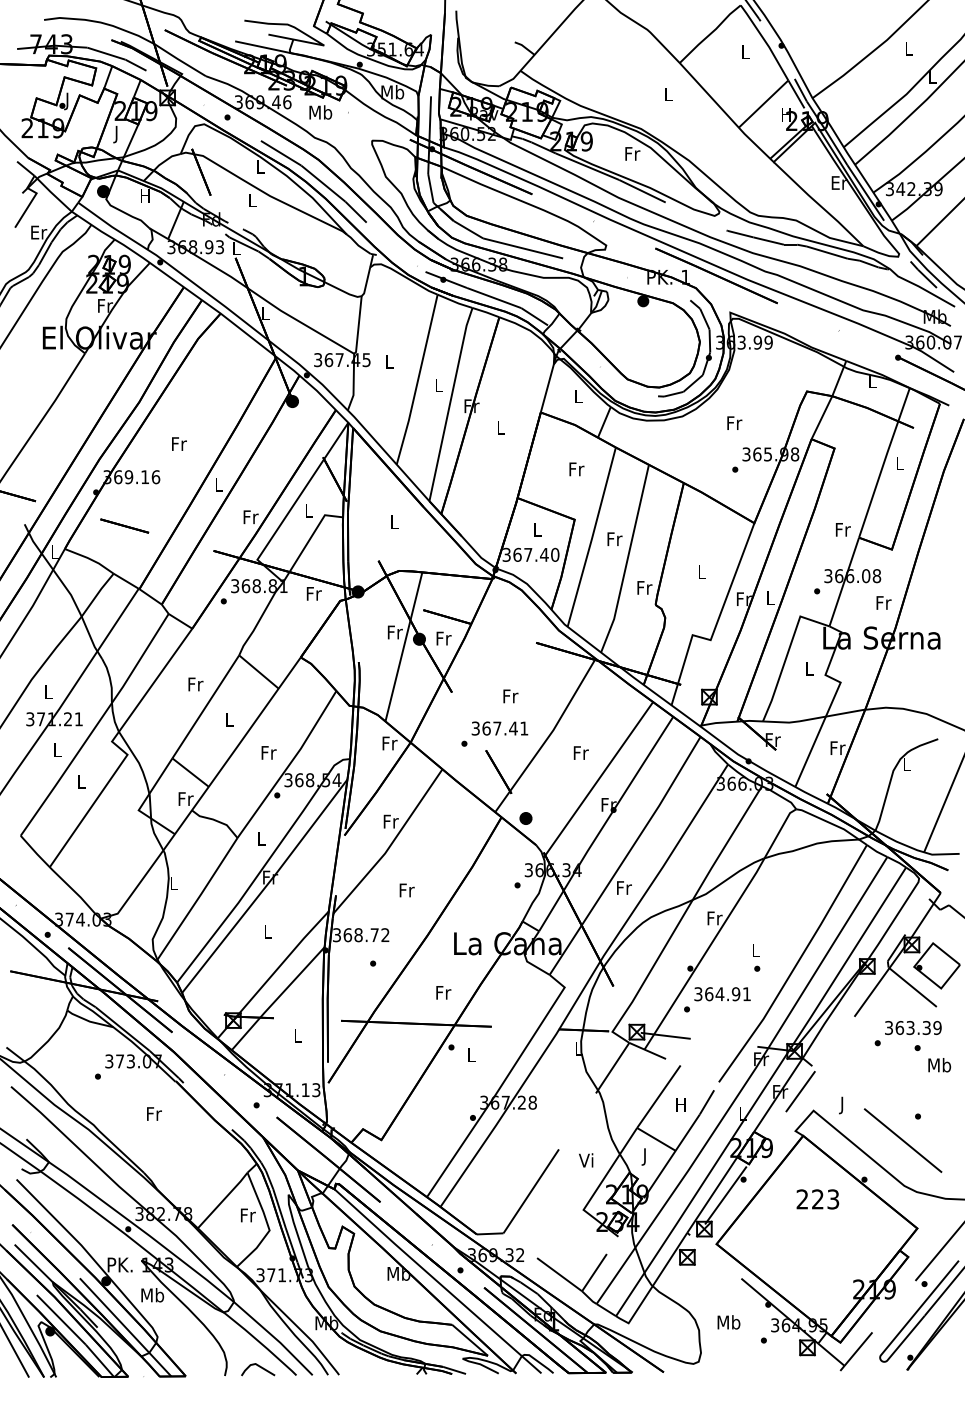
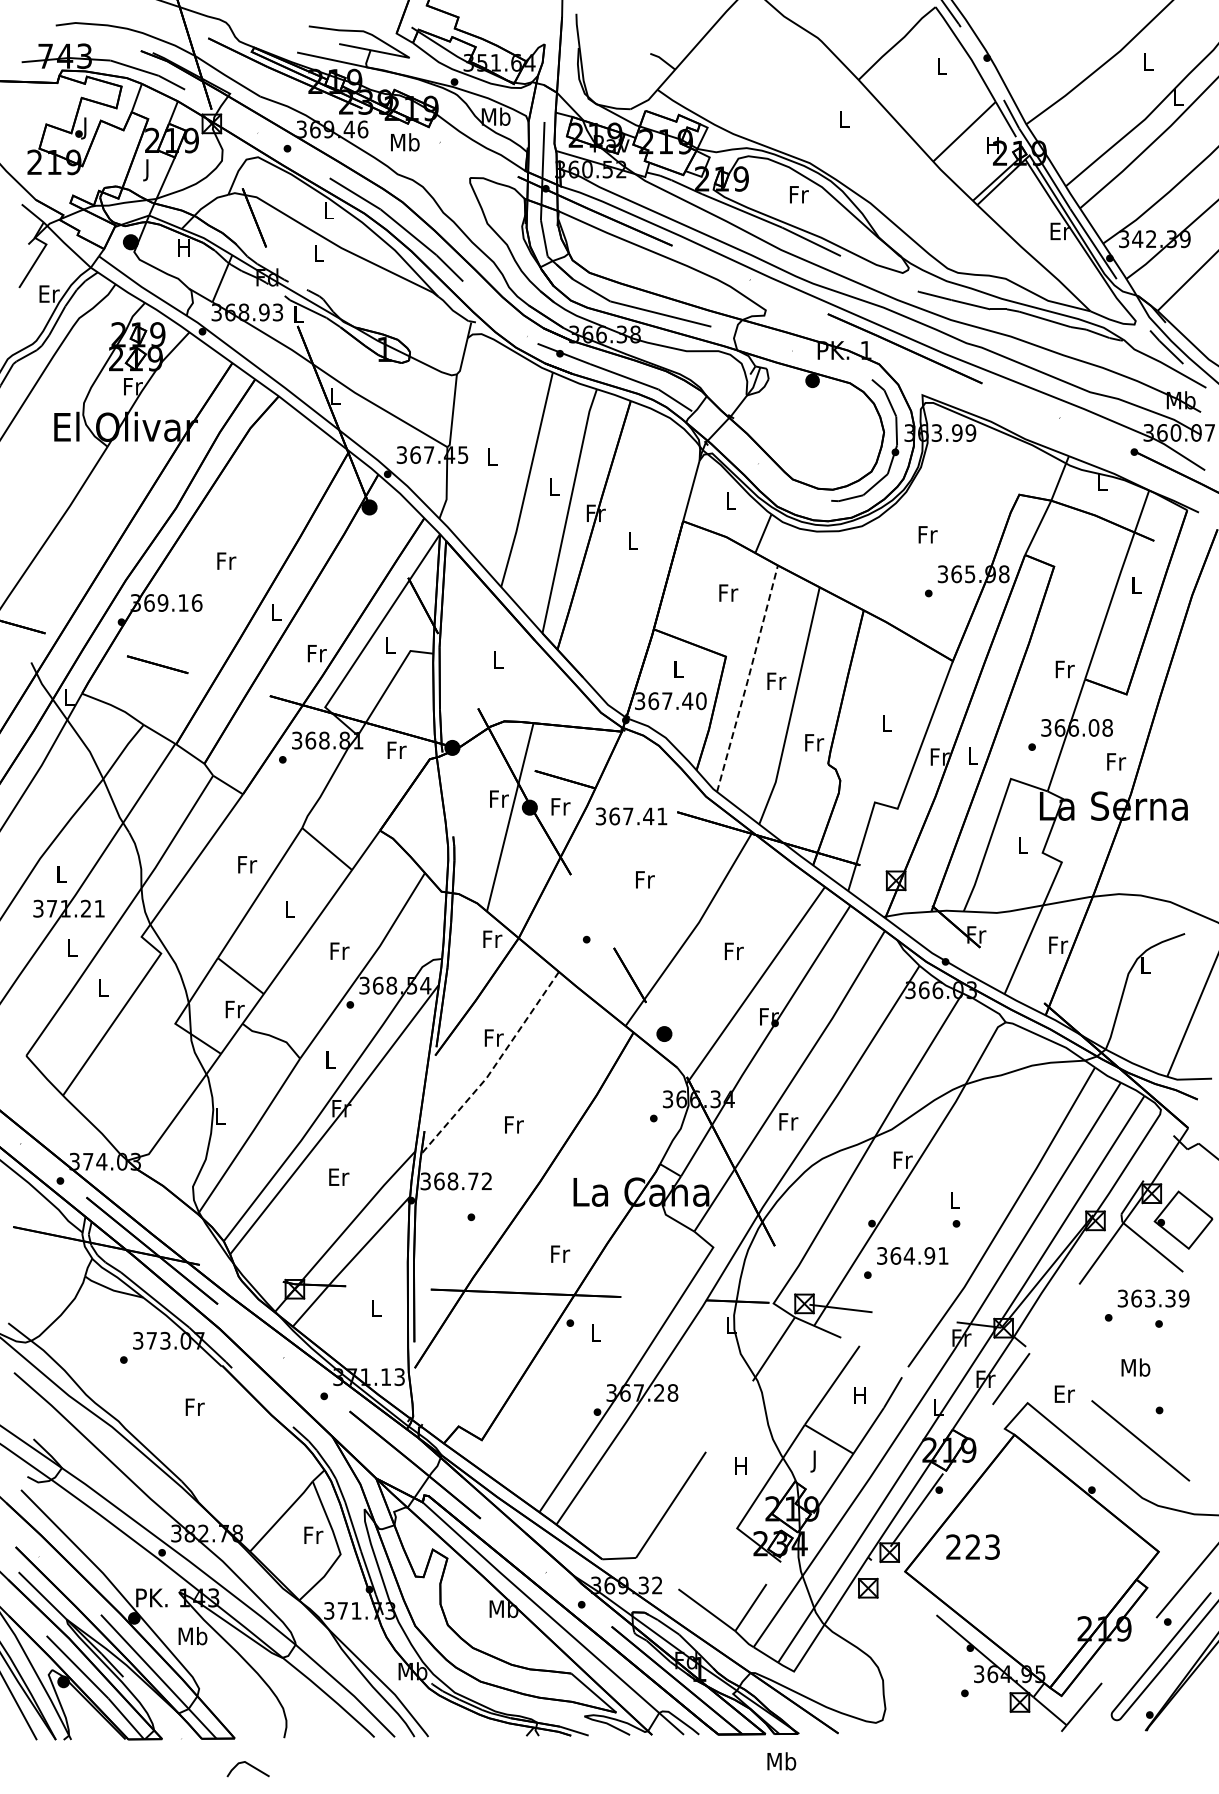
line: (592, 537) -> (748, 679), solid -> dashed
text: (499, 728) -> (631, 816), moved
line: (390, 845) -> (493, 1067), solid -> dashed
text: (268, 931) -> (339, 1176), L -> Er
text: (939, 1065) -> (1135, 1367), moved
text: (842, 1105) -> (1064, 1396), J -> Er
text: (586, 1160) -> (740, 1465), Vi -> H
text: (817, 1198) -> (972, 1546), moved
text: (728, 1322) -> (781, 1761), moved
line: (258, 1366) -> (248, 1765), moved

